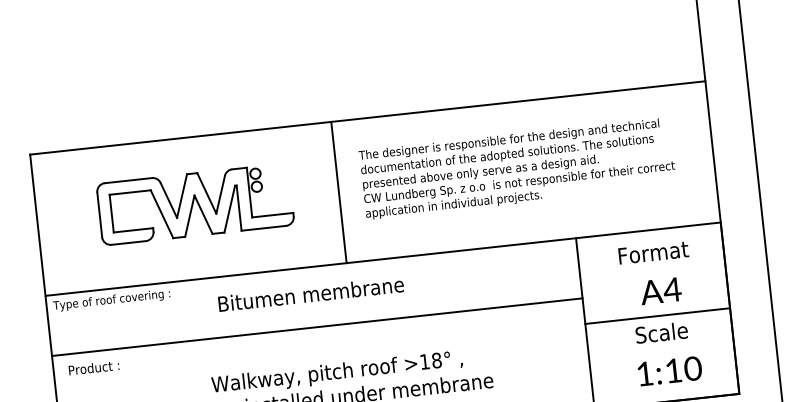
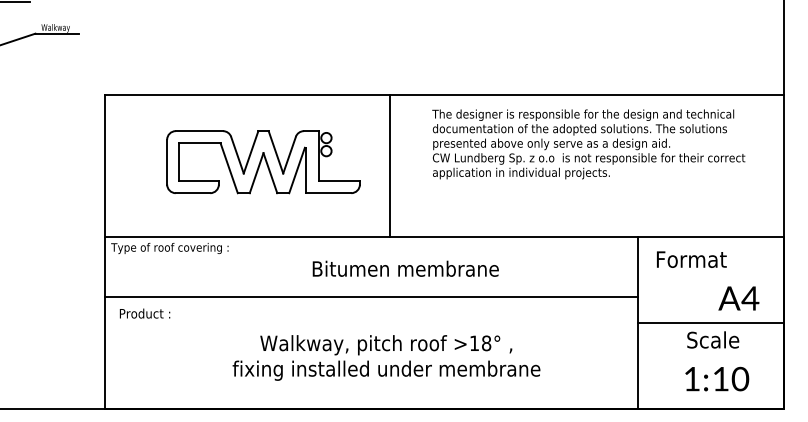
text: (517, 168) -> (588, 144), moved
line: (339, 192) -> (390, 165), moved
text: (653, 252) -> (691, 259), moved
text: (660, 291) -> (738, 298), moved
text: (310, 293) -> (405, 268), moved

